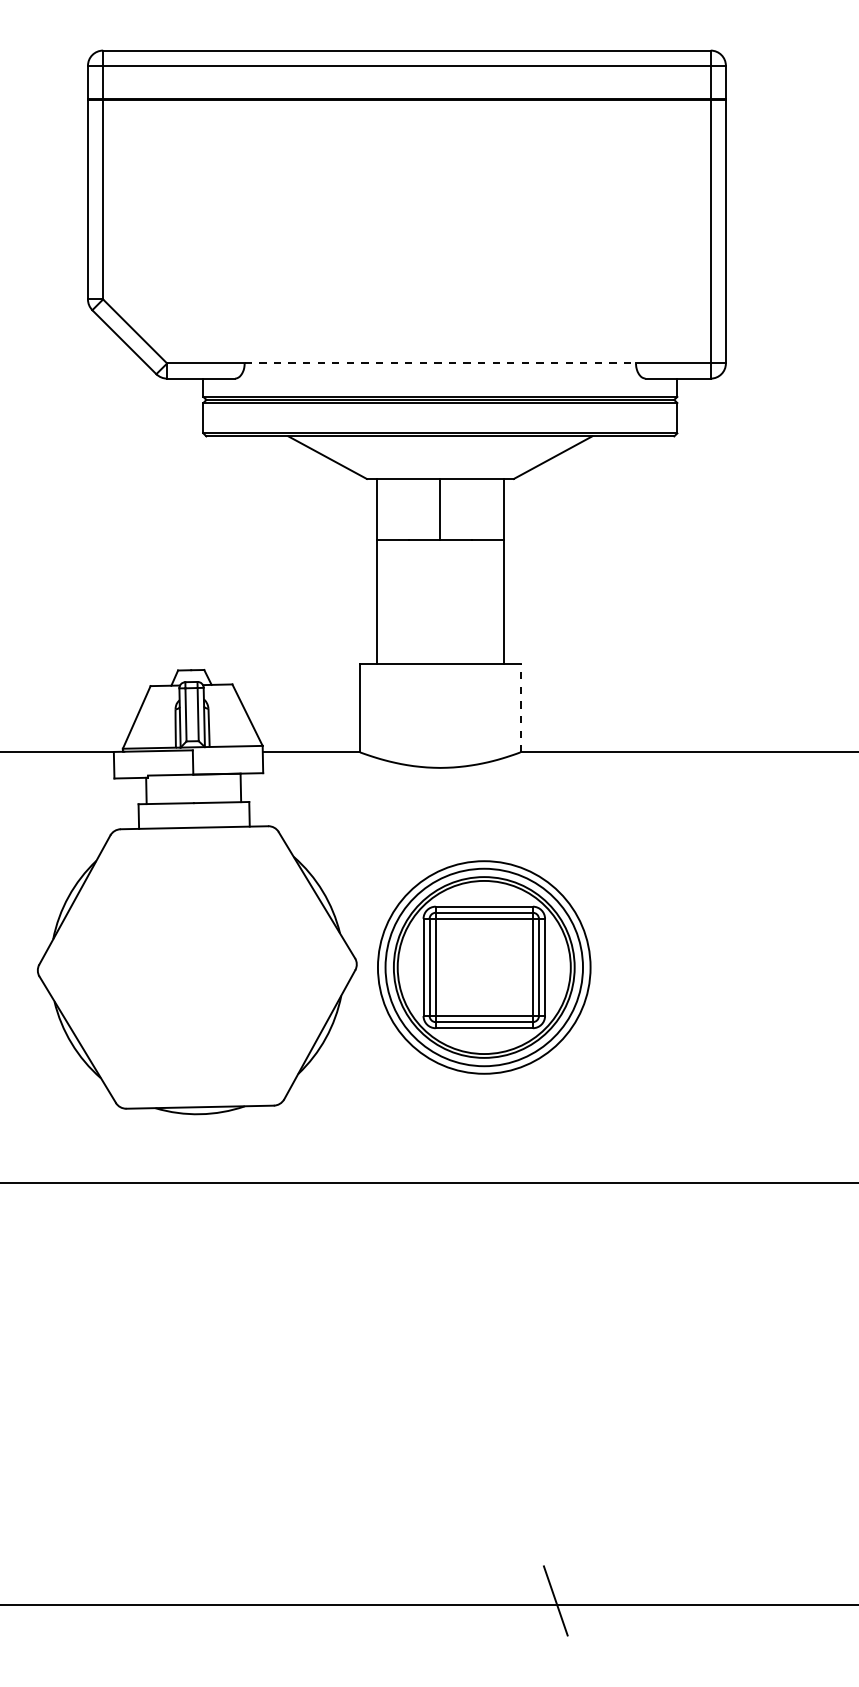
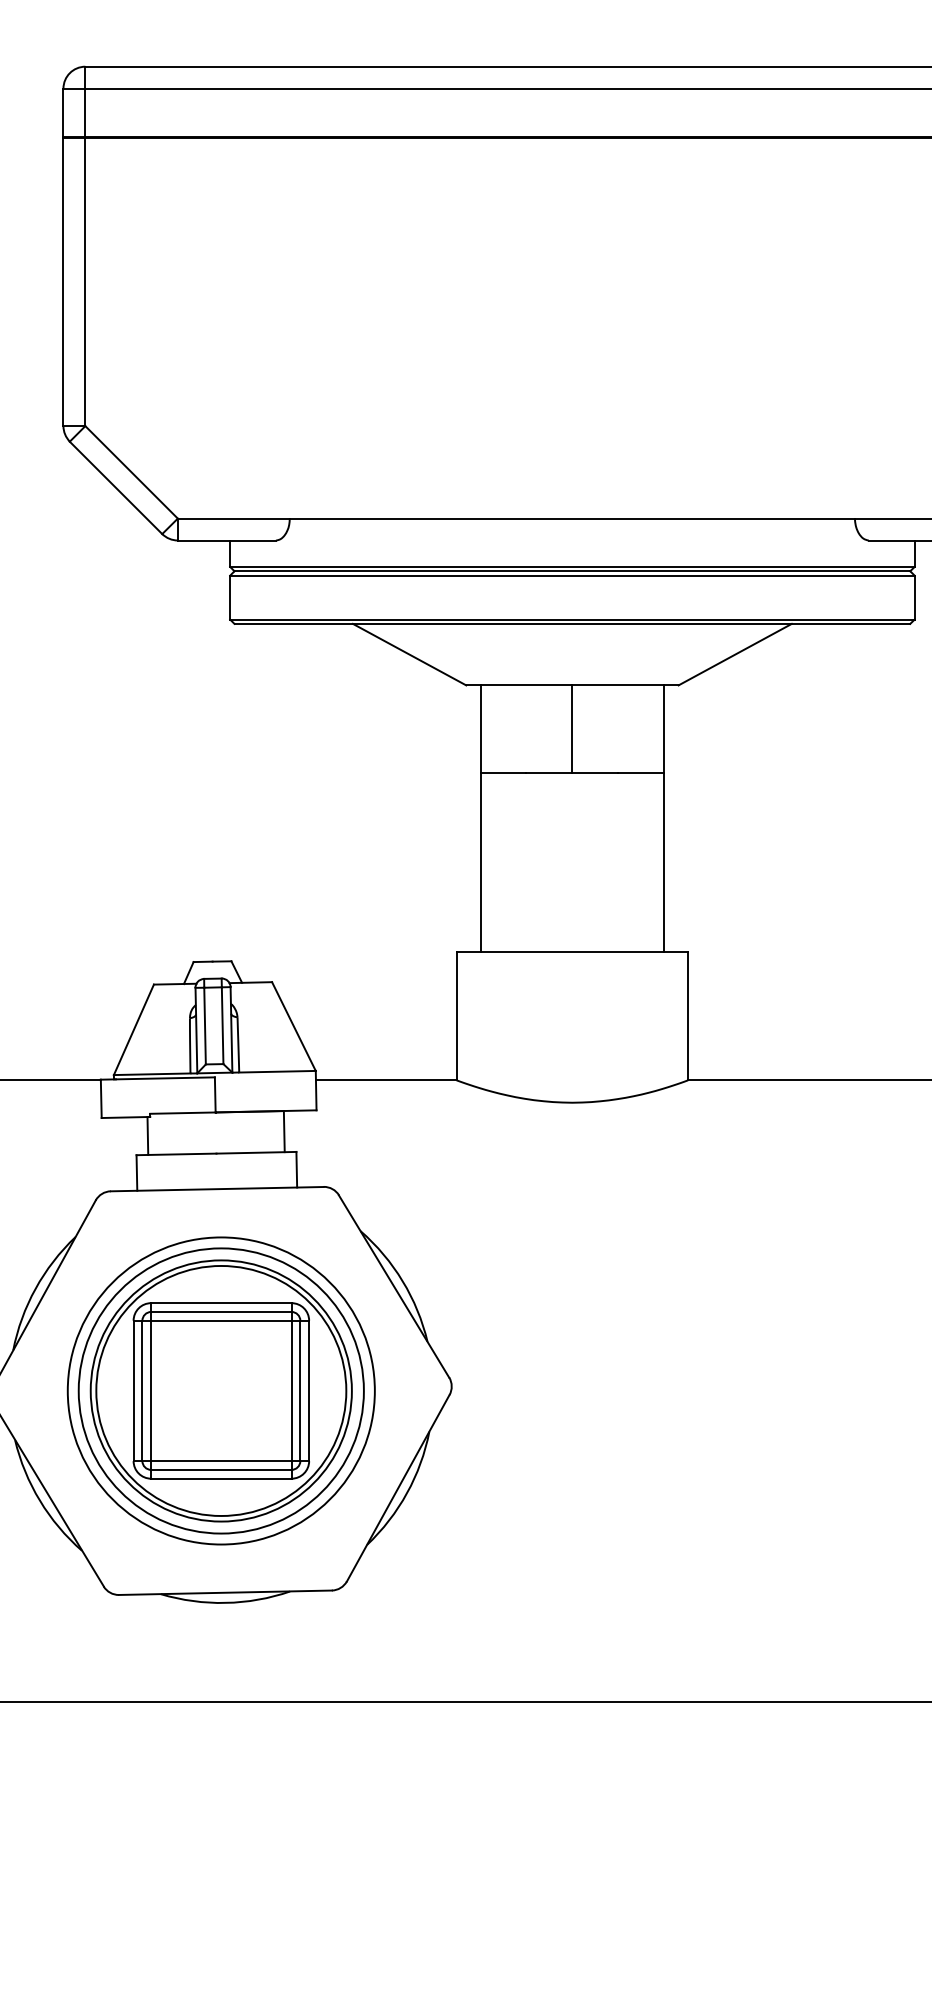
line: (440, 363) -> (572, 518), dashed -> solid
line: (520, 707) -> (688, 1015), dashed -> solid
part: (484, 967) -> (221, 1390), moved

